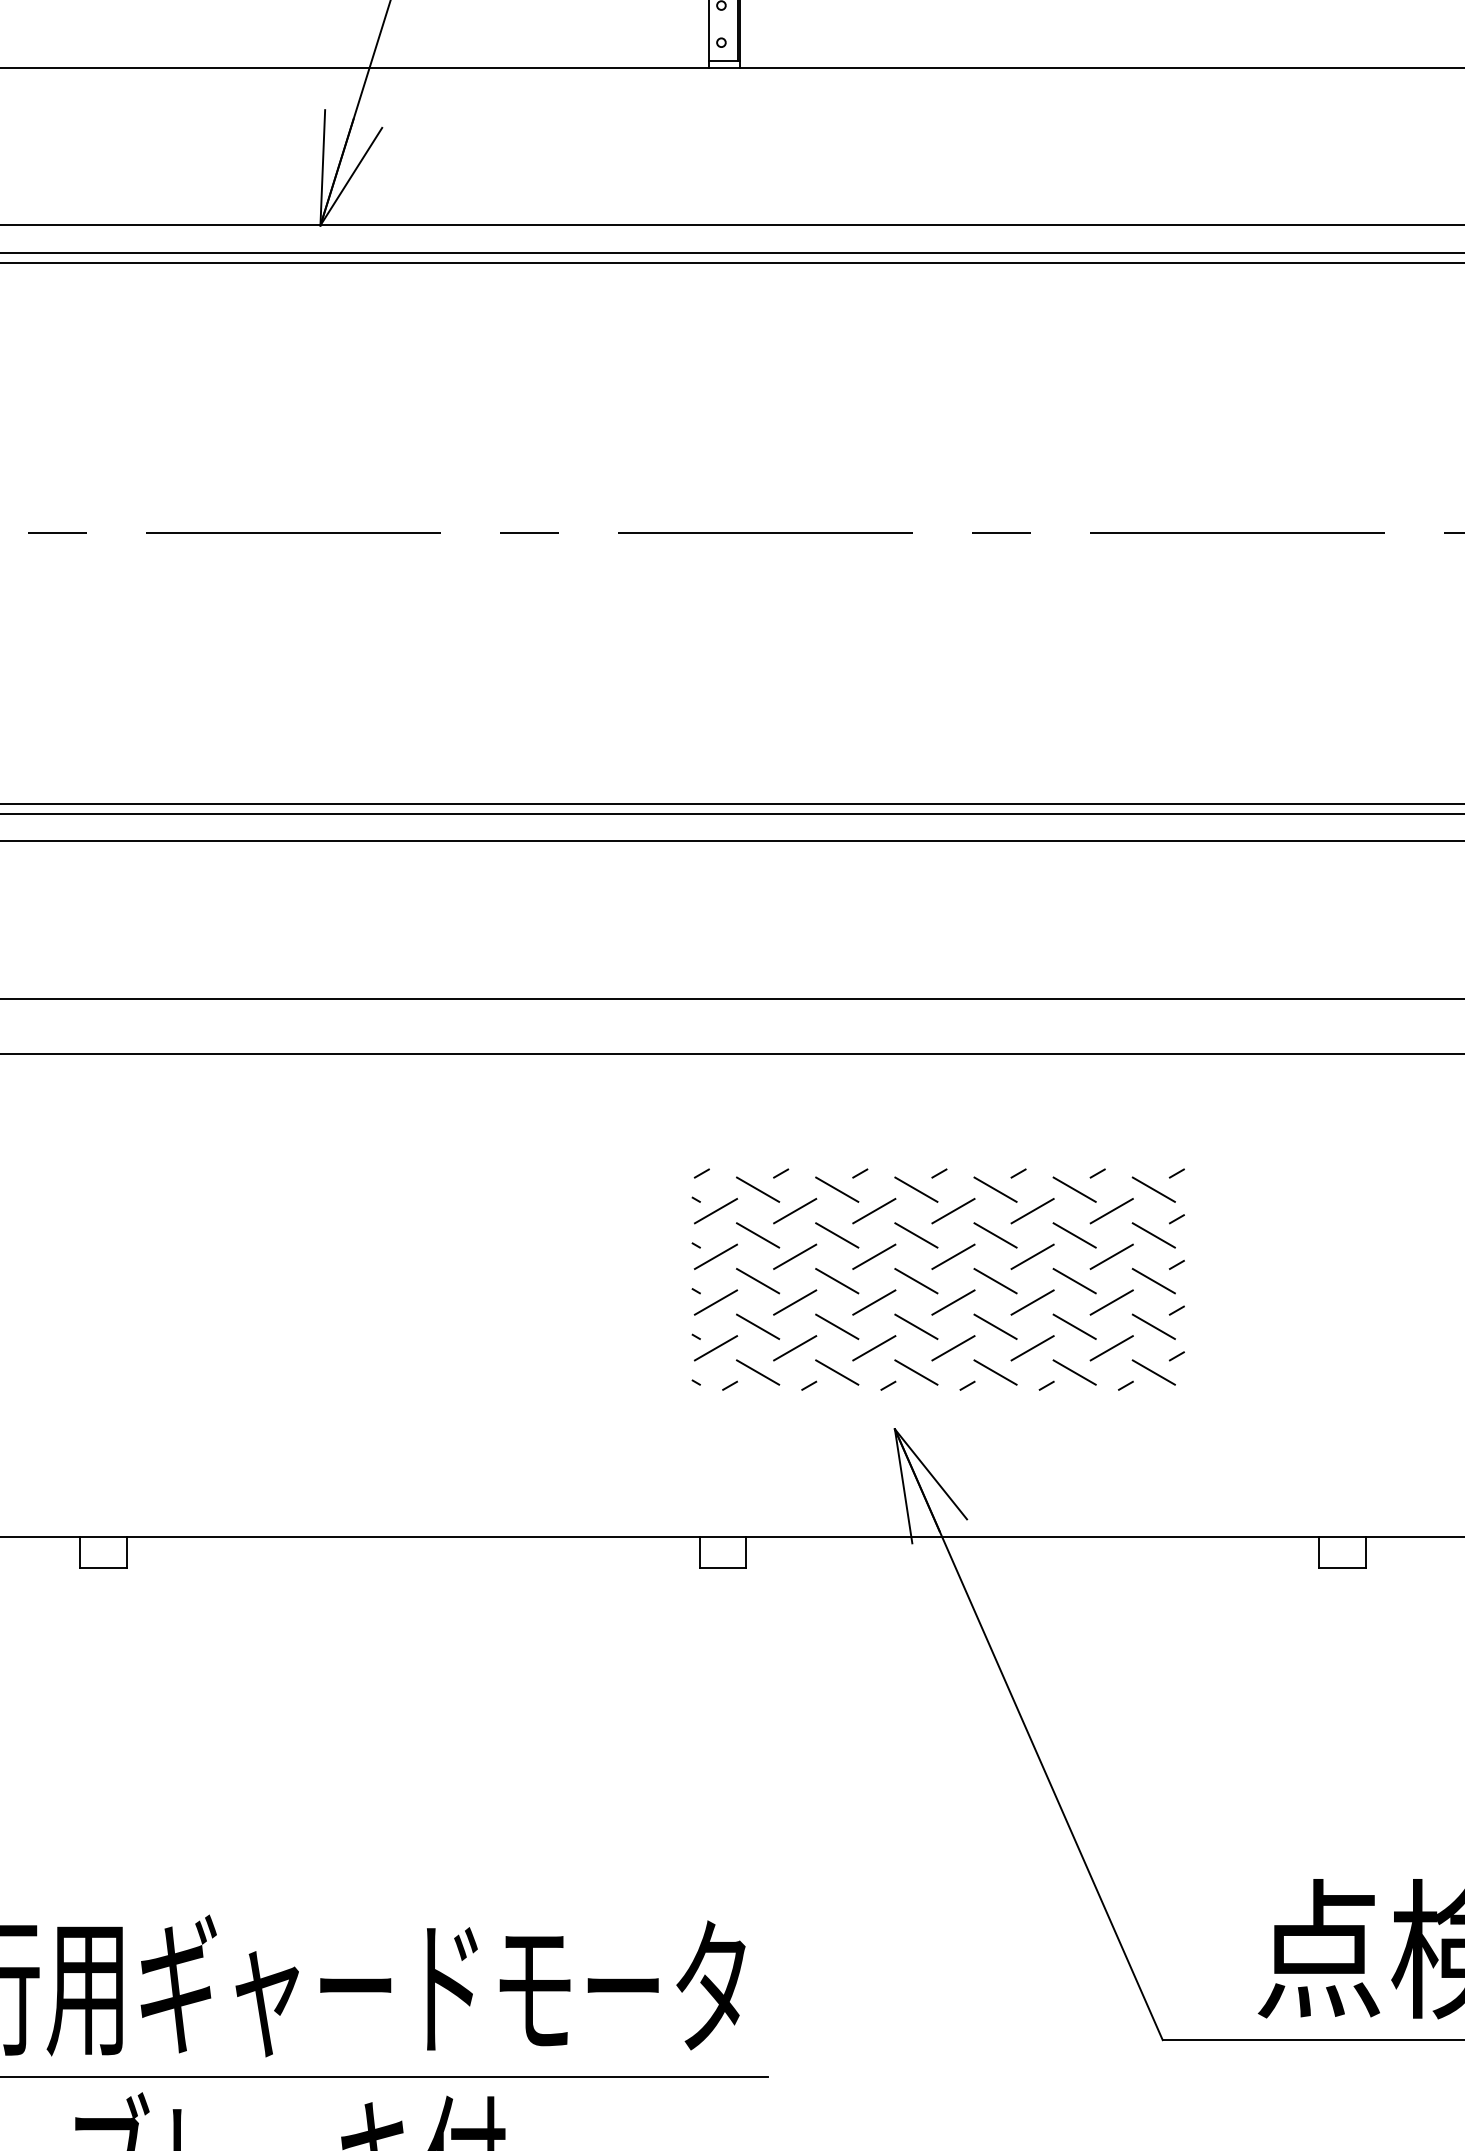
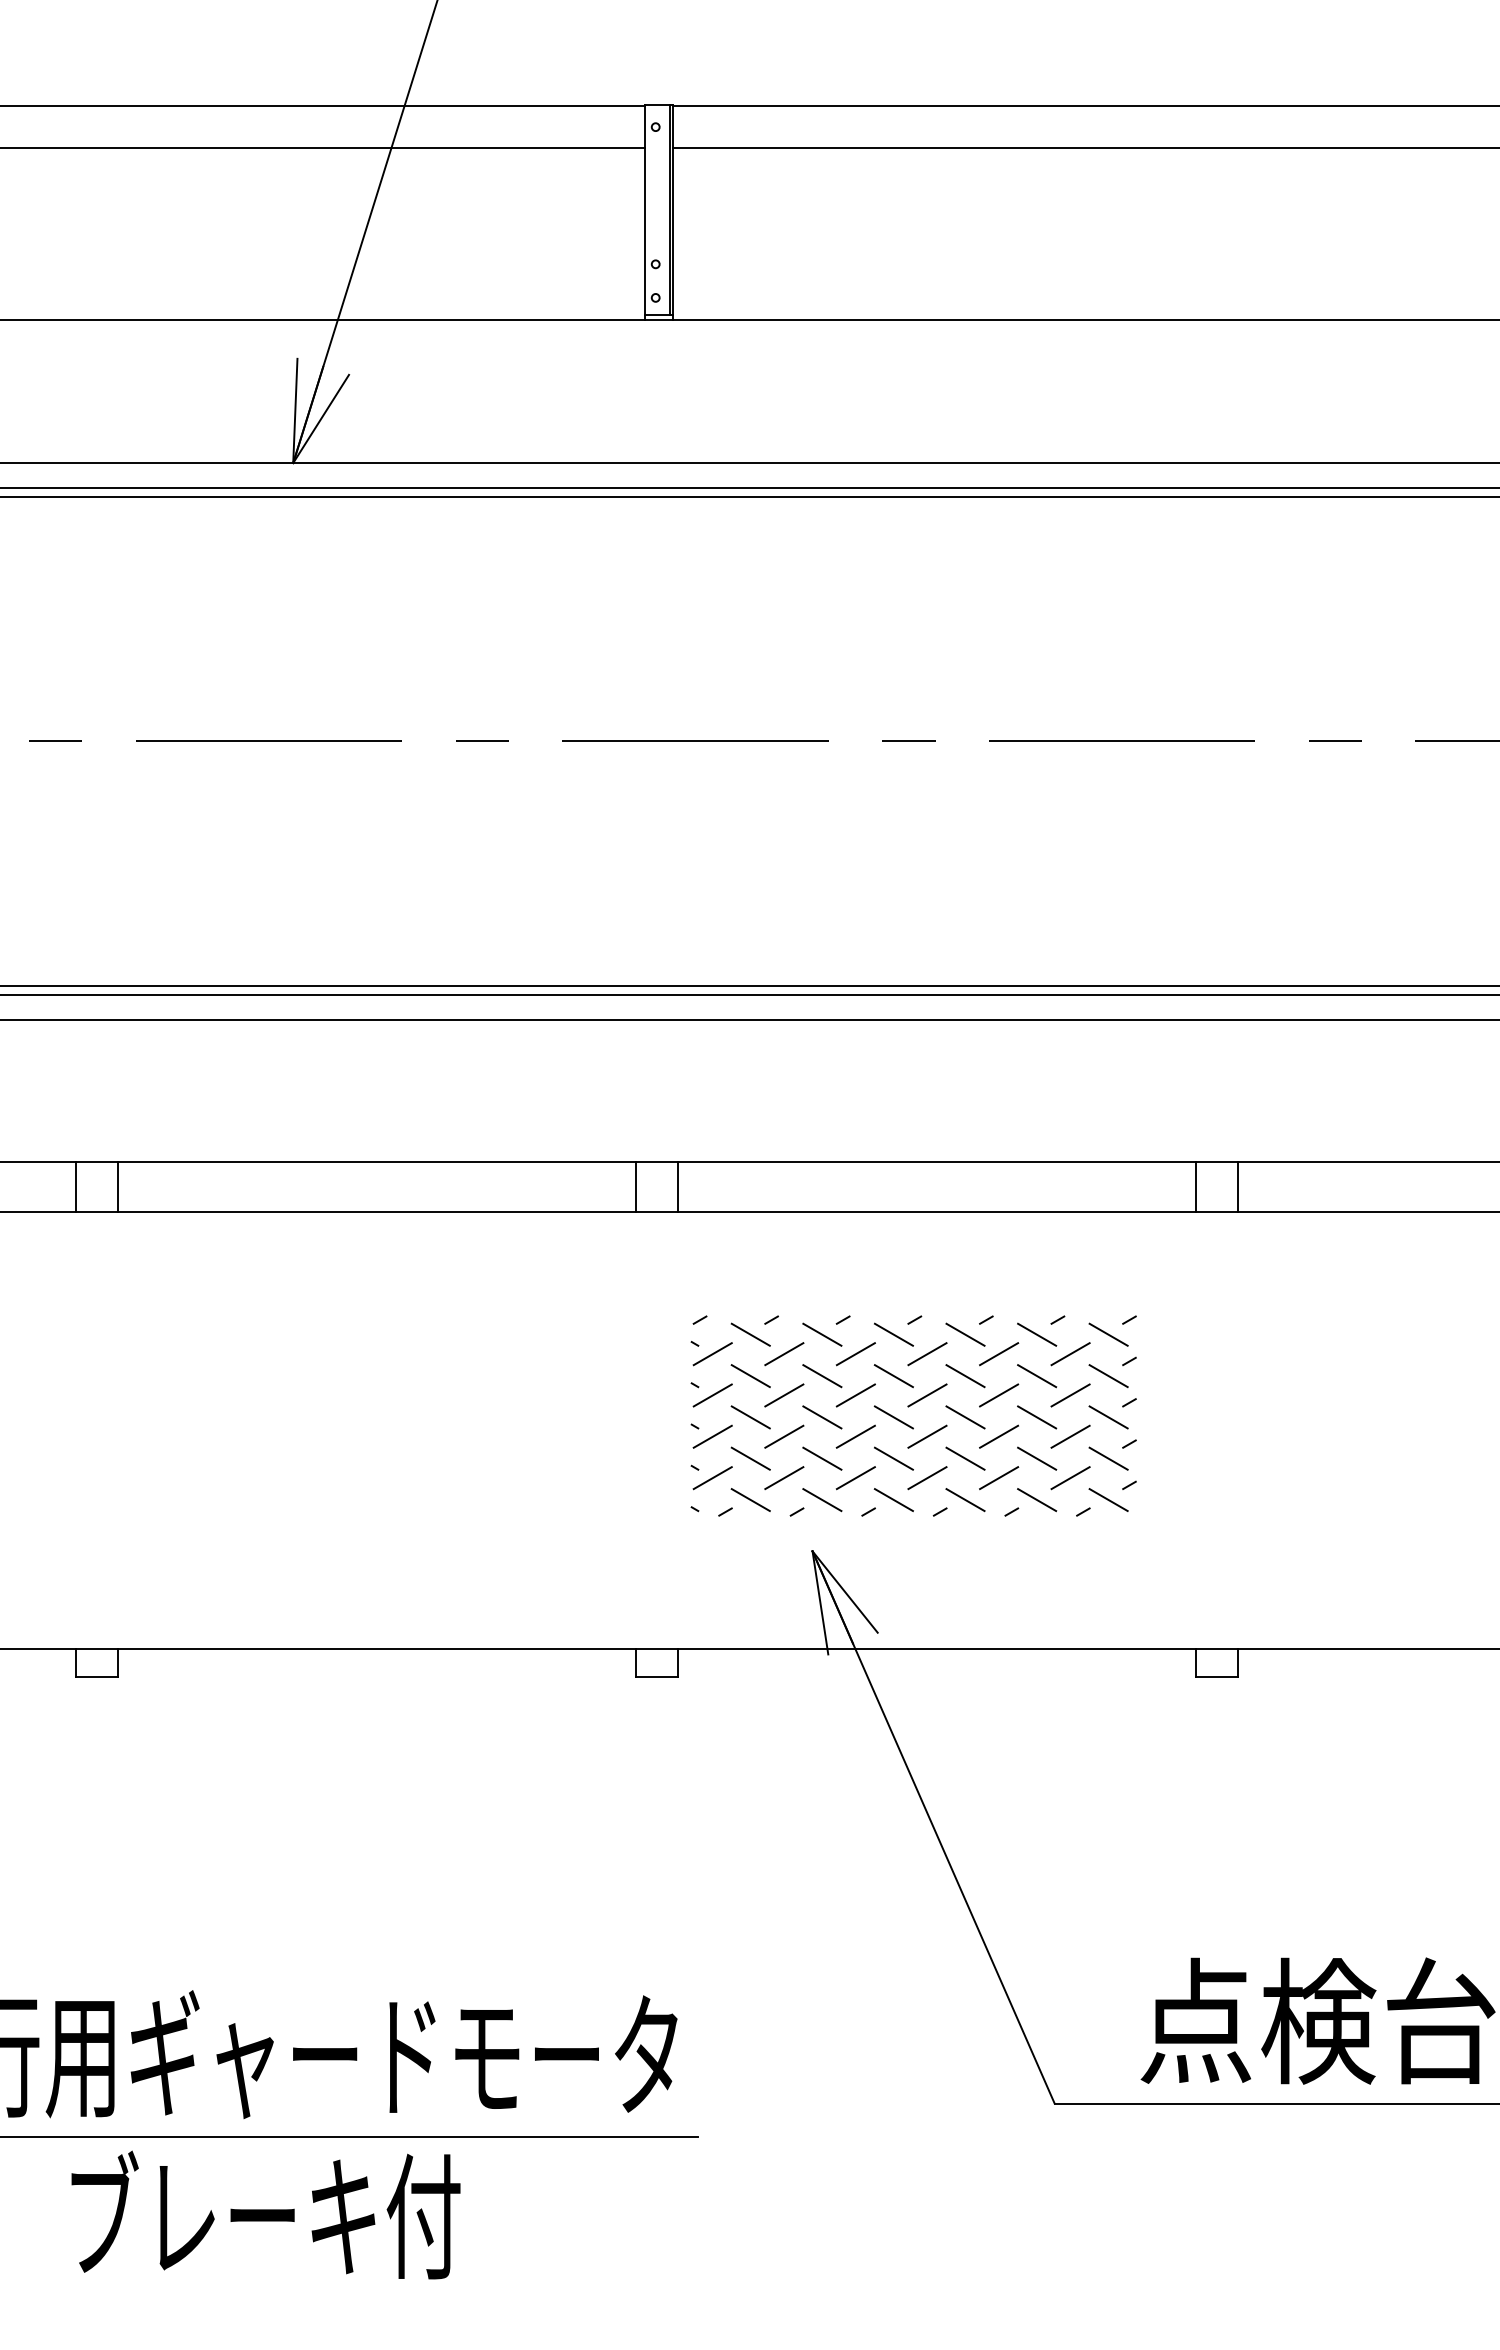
line: (80, 1026) -> (76, 1187), added
line: (127, 1026) -> (118, 1187), added
line: (700, 1026) -> (636, 1187), added
line: (746, 1026) -> (678, 1187), added
line: (1318, 1026) -> (1195, 1187), added
line: (1365, 1026) -> (1237, 1187), added
part: (932, 1270) -> (908, 1407), moved

